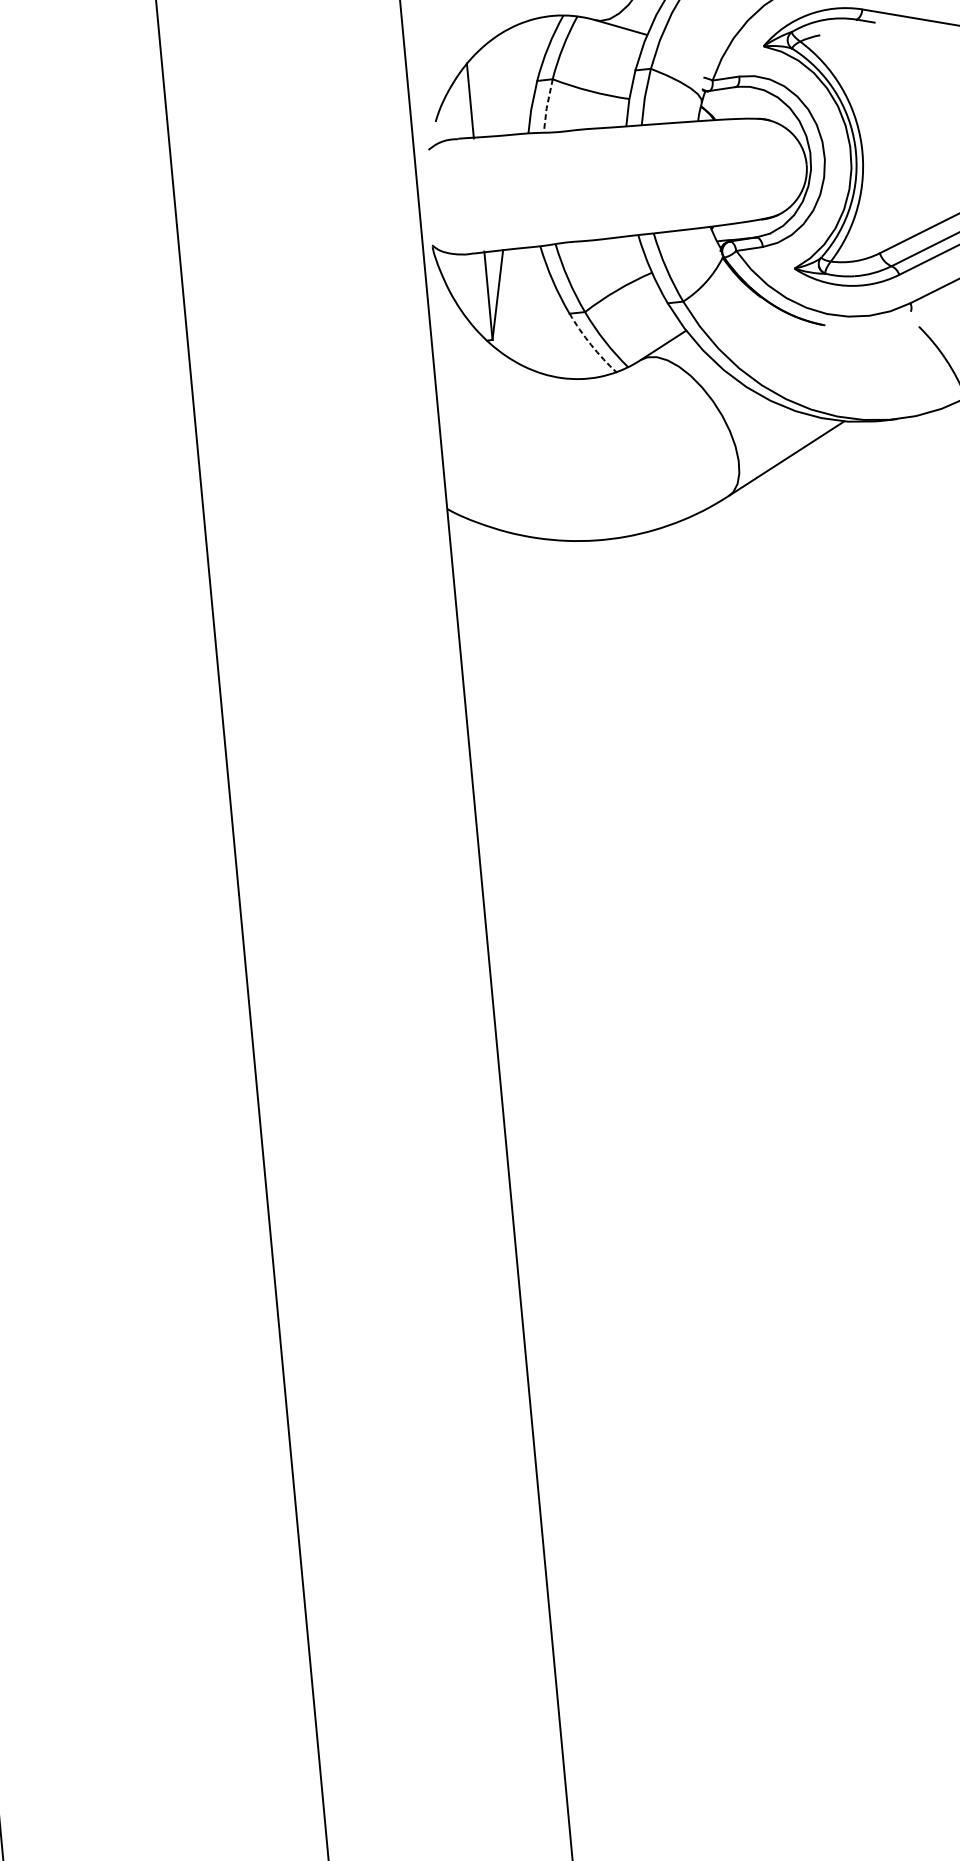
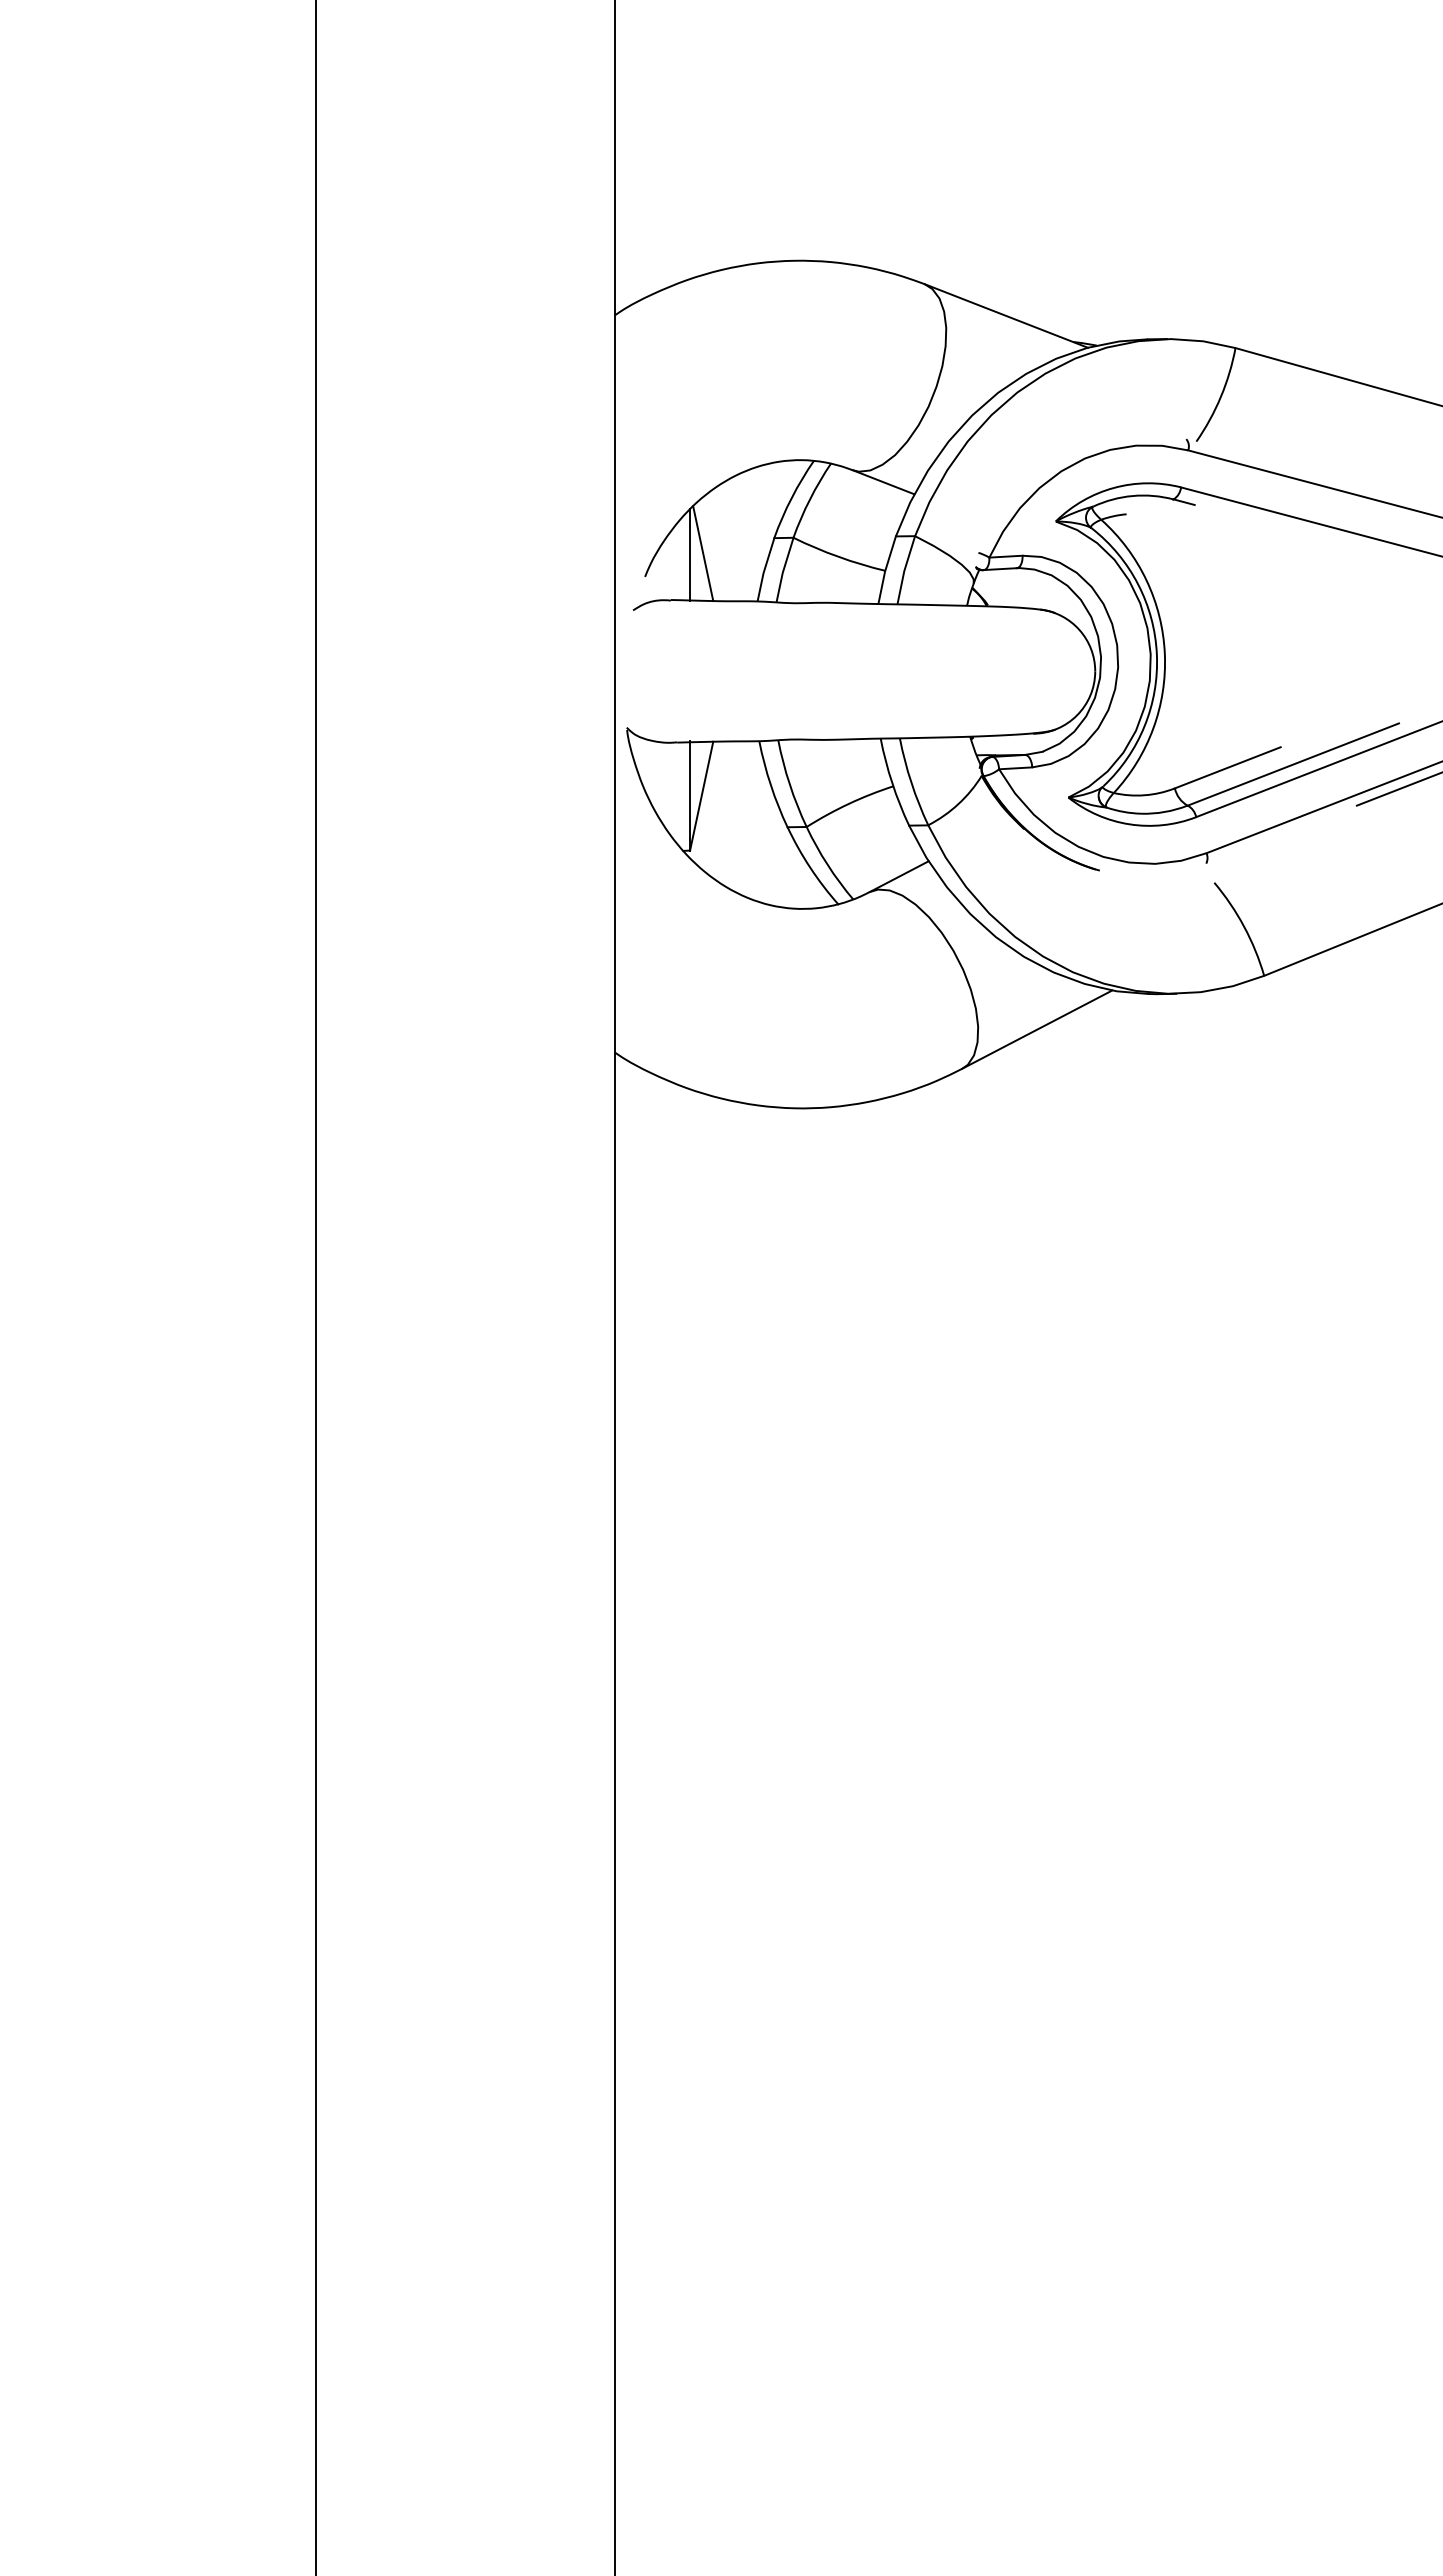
line: (481, 98) -> (703, 553), added
line: (547, 106) -> (783, 570), dashed -> solid
arc: (591, 345) -> (810, 868), dashed -> solid

